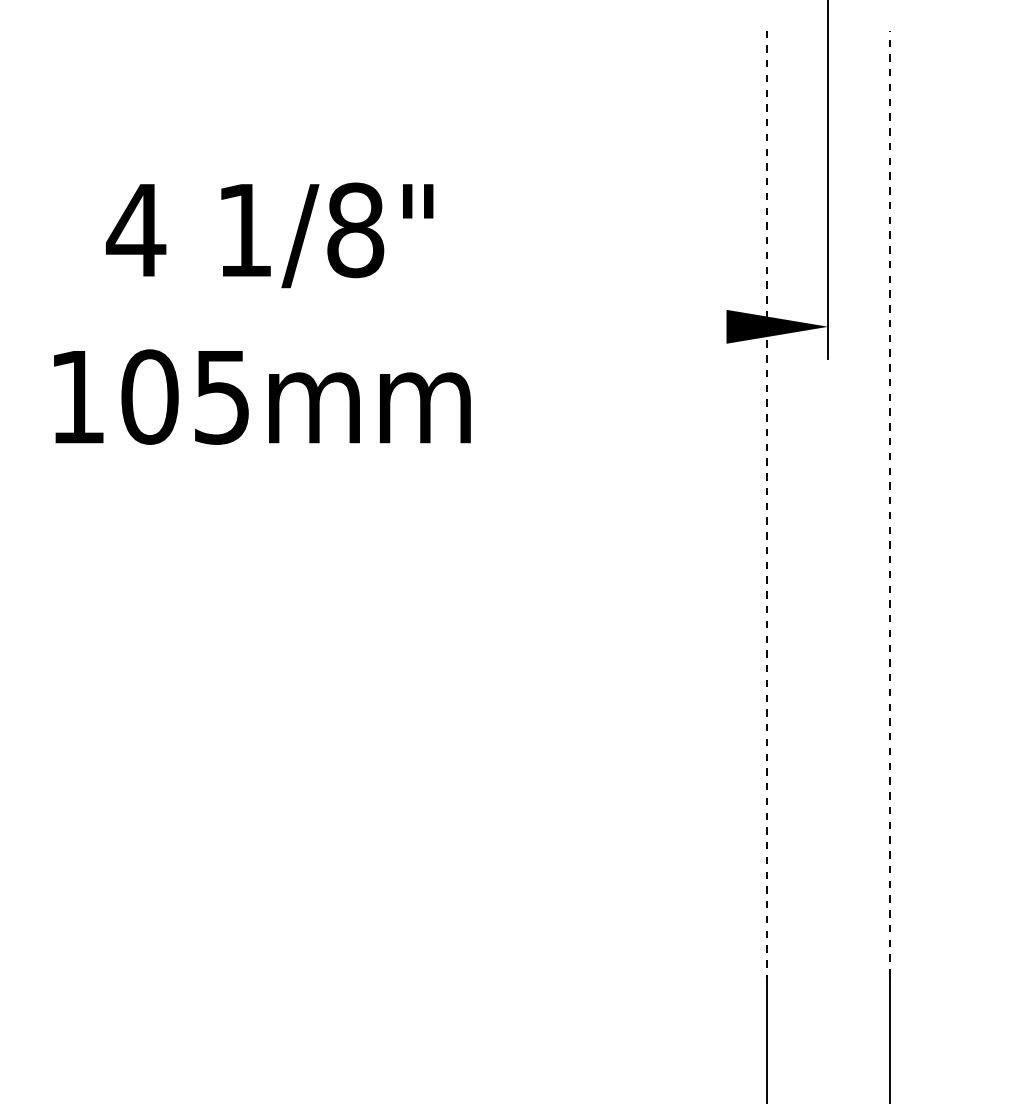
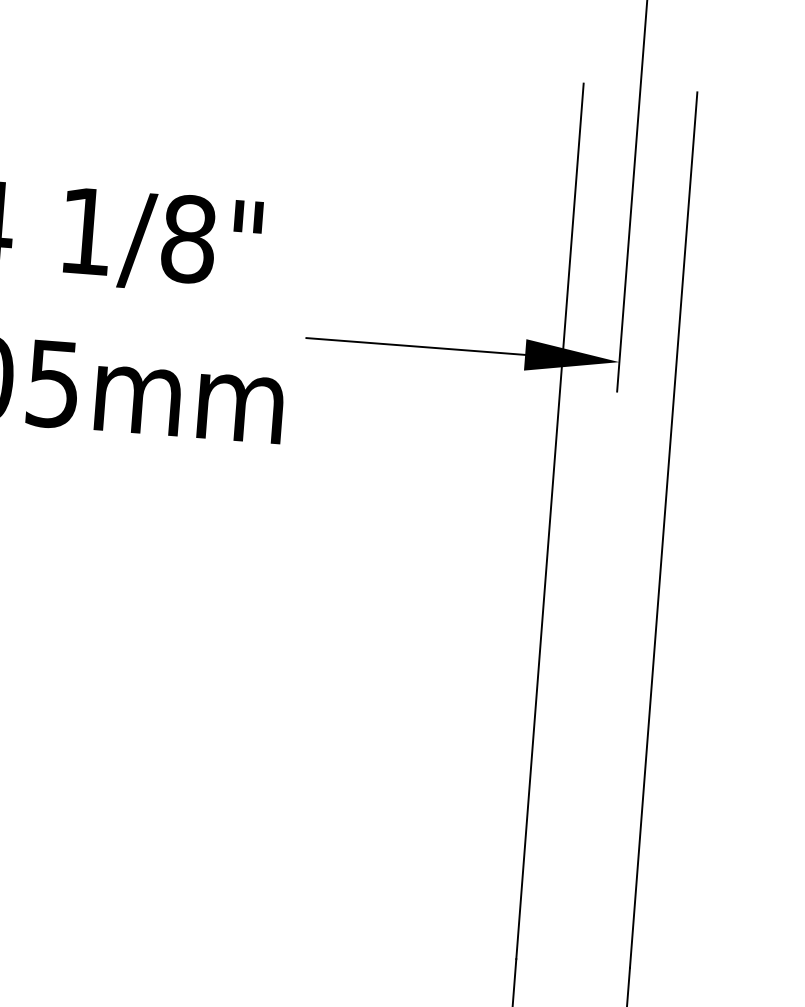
line: (608, 326) -> (415, 346), added
line: (889, 503) -> (663, 530), dashed -> solid
line: (766, 504) -> (549, 522), dashed -> solid

